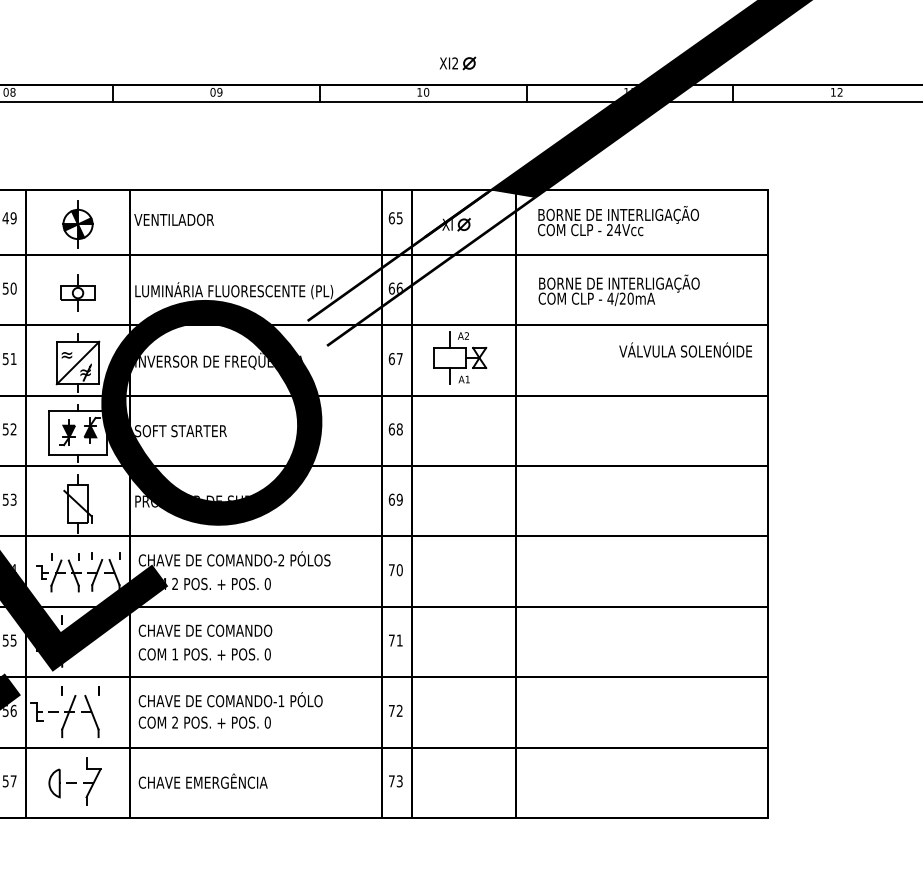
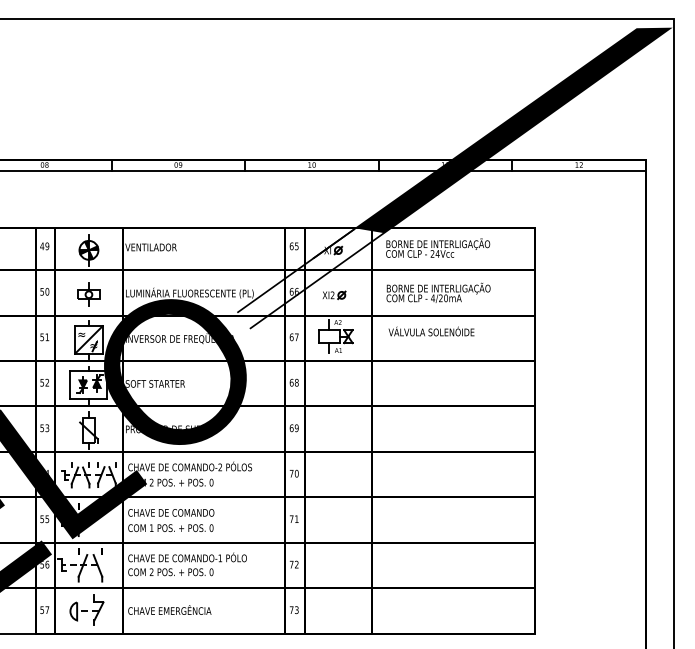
part: (458, 63) -> (334, 295), moved
text: (685, 350) -> (431, 331), moved

